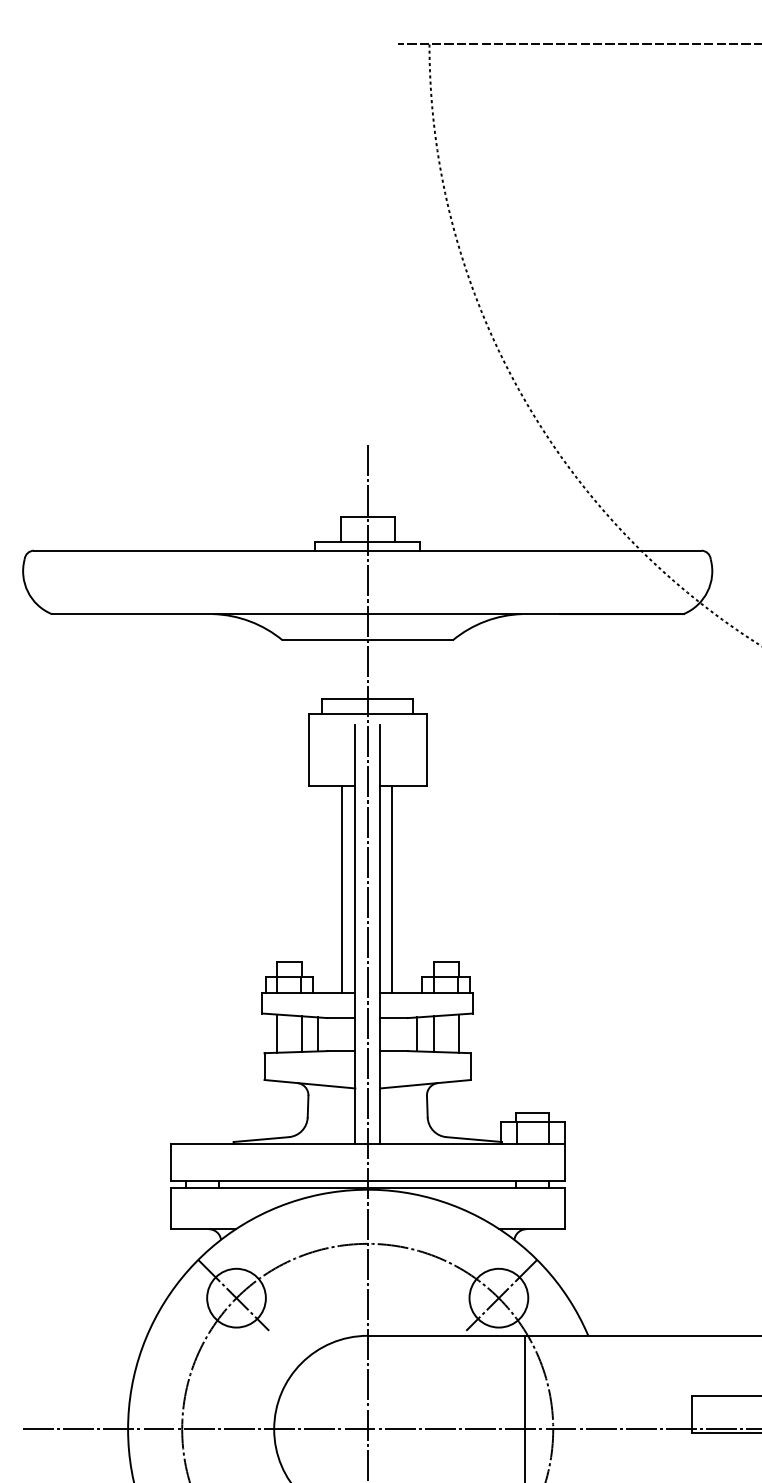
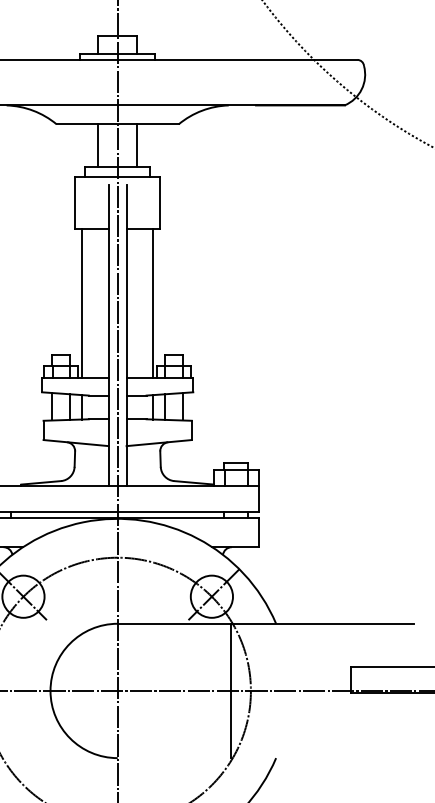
line: (340, 669) -> (98, 145), added
line: (394, 669) -> (136, 145), added
line: (342, 889) -> (82, 303), moved
line: (392, 889) -> (153, 303), moved

